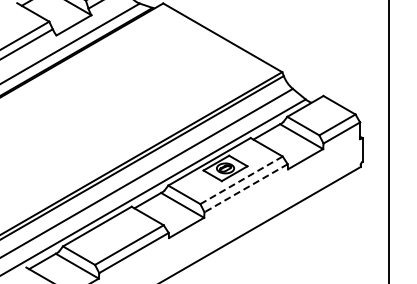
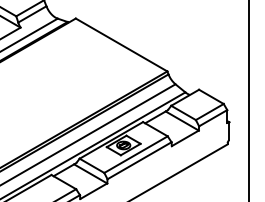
line: (241, 180) -> (136, 154), dashed -> solid
line: (245, 188) -> (139, 160), dashed -> solid

